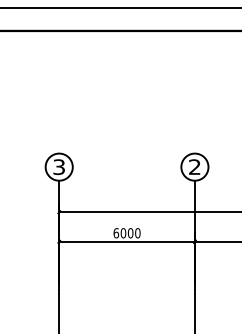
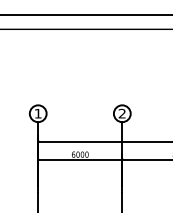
text: (58, 166) -> (37, 113), 3 -> 1

